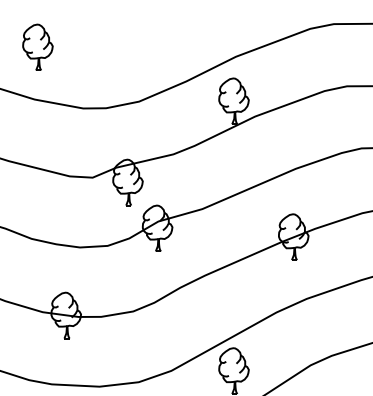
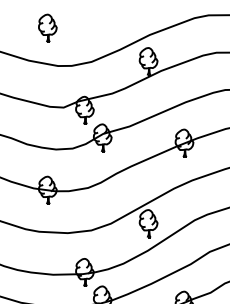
part: (37, 45) -> (47, 27), moved

